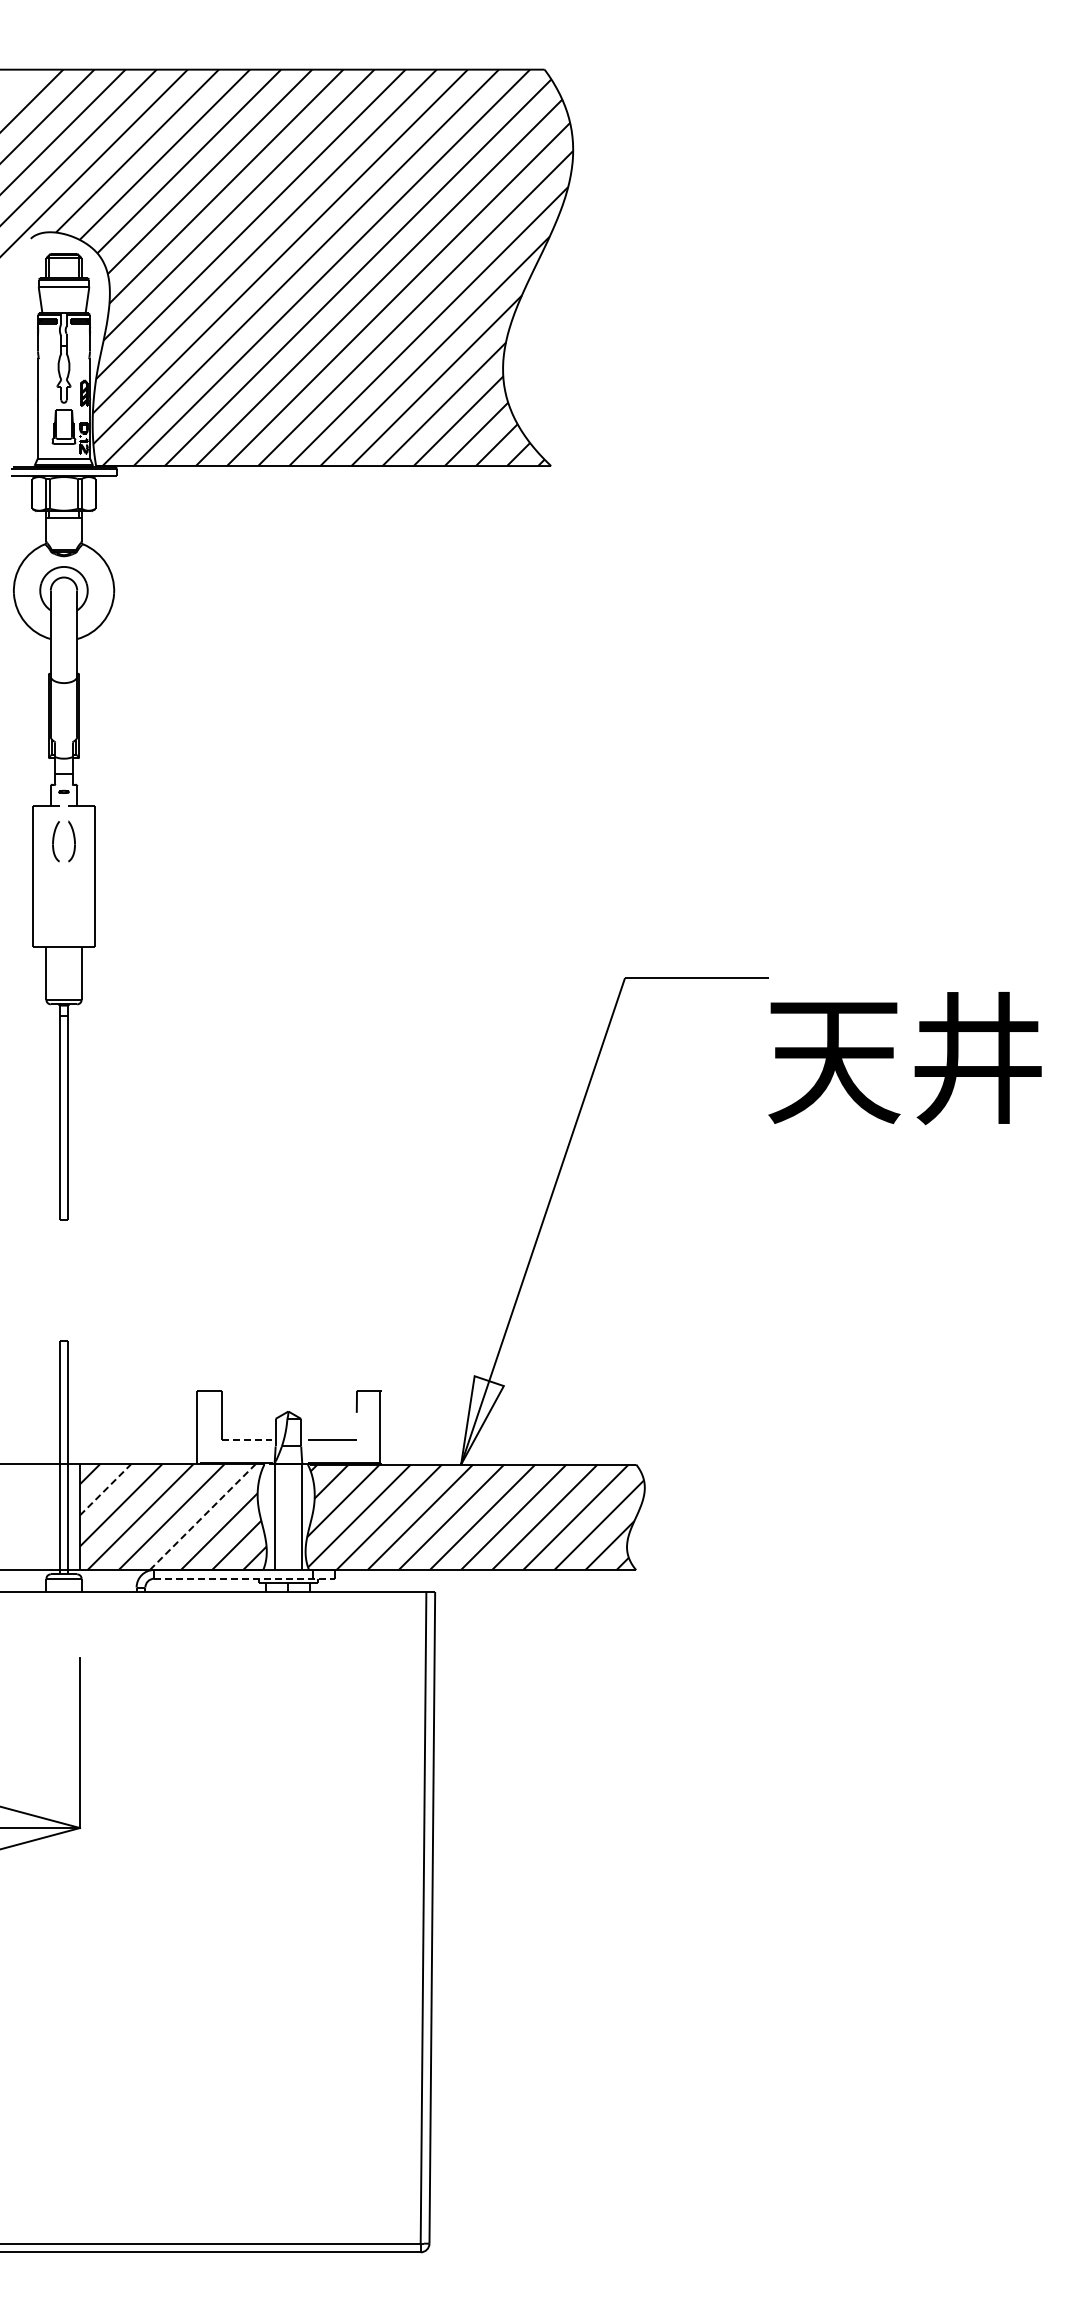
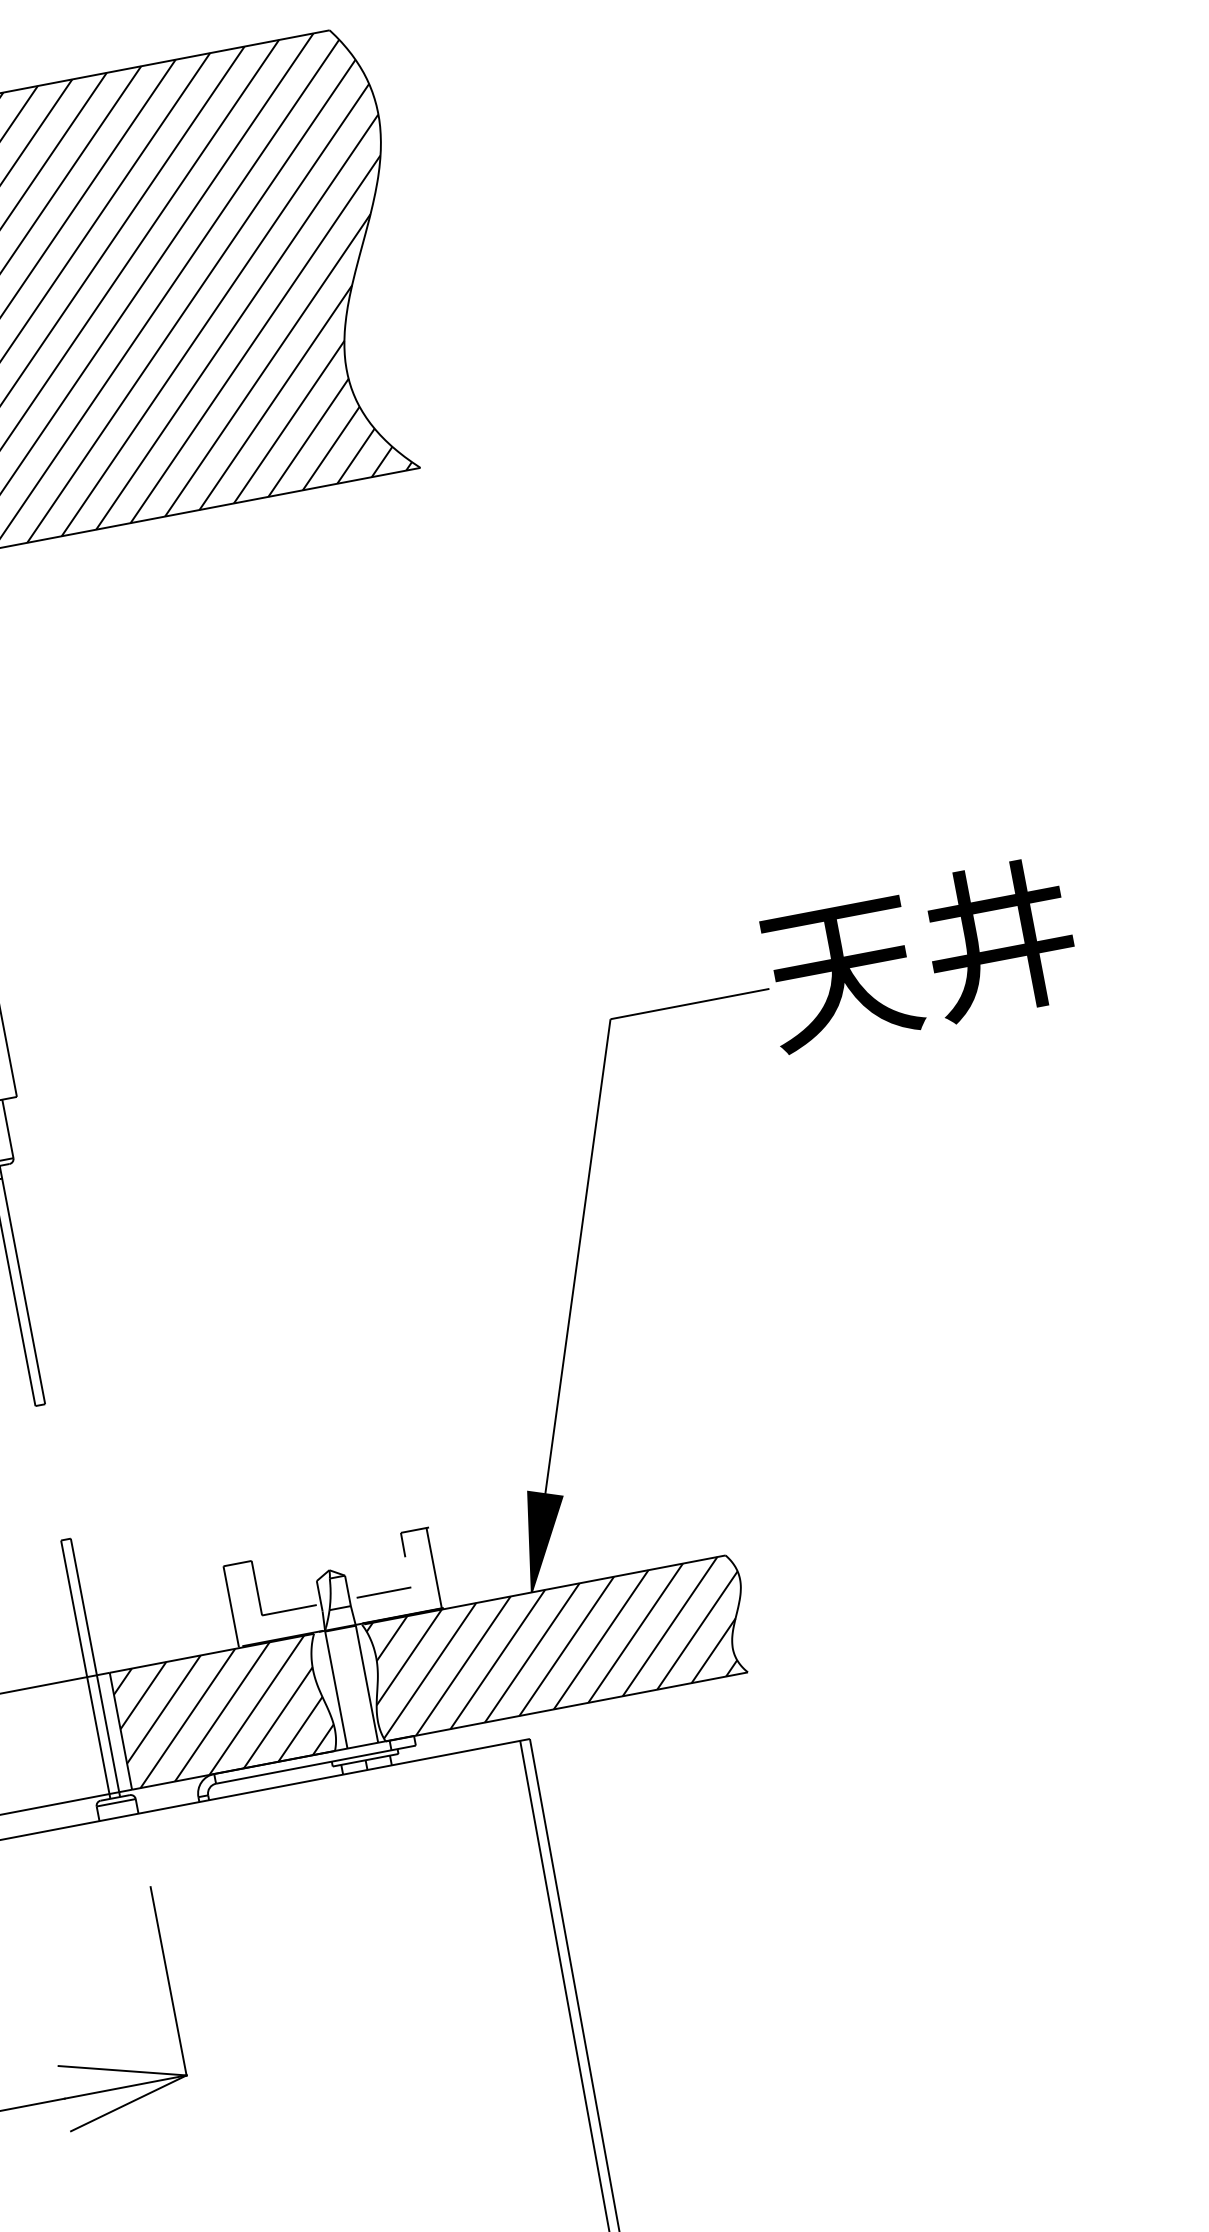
text: (904, 1058) -> (918, 955), moved
fill: (482, 1420) -> (546, 1539), added
line: (246, 1439) -> (288, 1610), dashed -> solid
line: (105, 1489) -> (143, 1695), dashed -> solid
line: (202, 1517) -> (256, 1705), dashed -> solid
line: (244, 1578) -> (315, 1764), dashed -> solid

